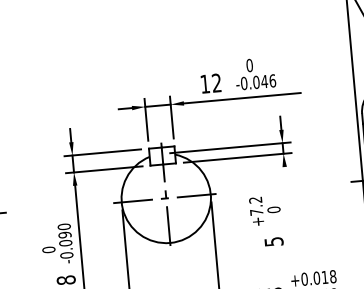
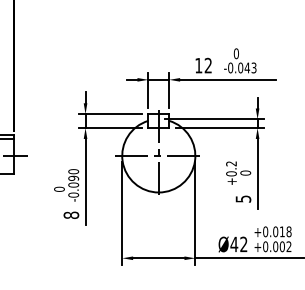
text: (271, 80) -> (253, 67), -0.046 -> -0.043
line: (288, 209) -> (257, 173), added
text: (256, 211) -> (231, 173), +7.2 -> +0.2

